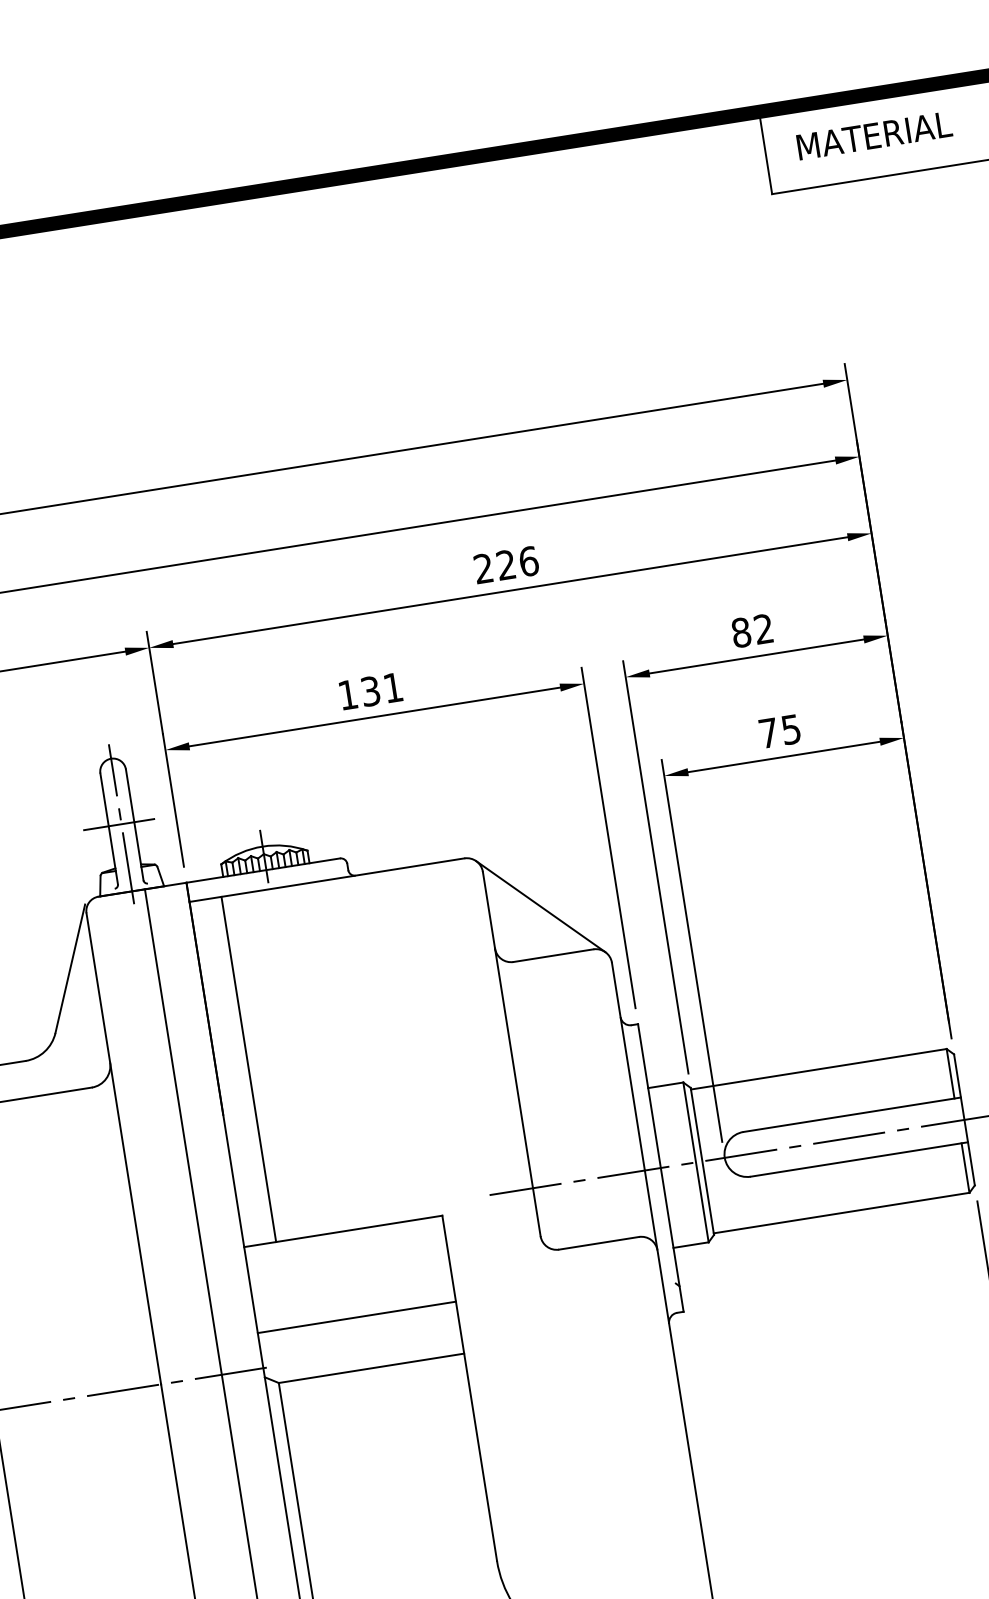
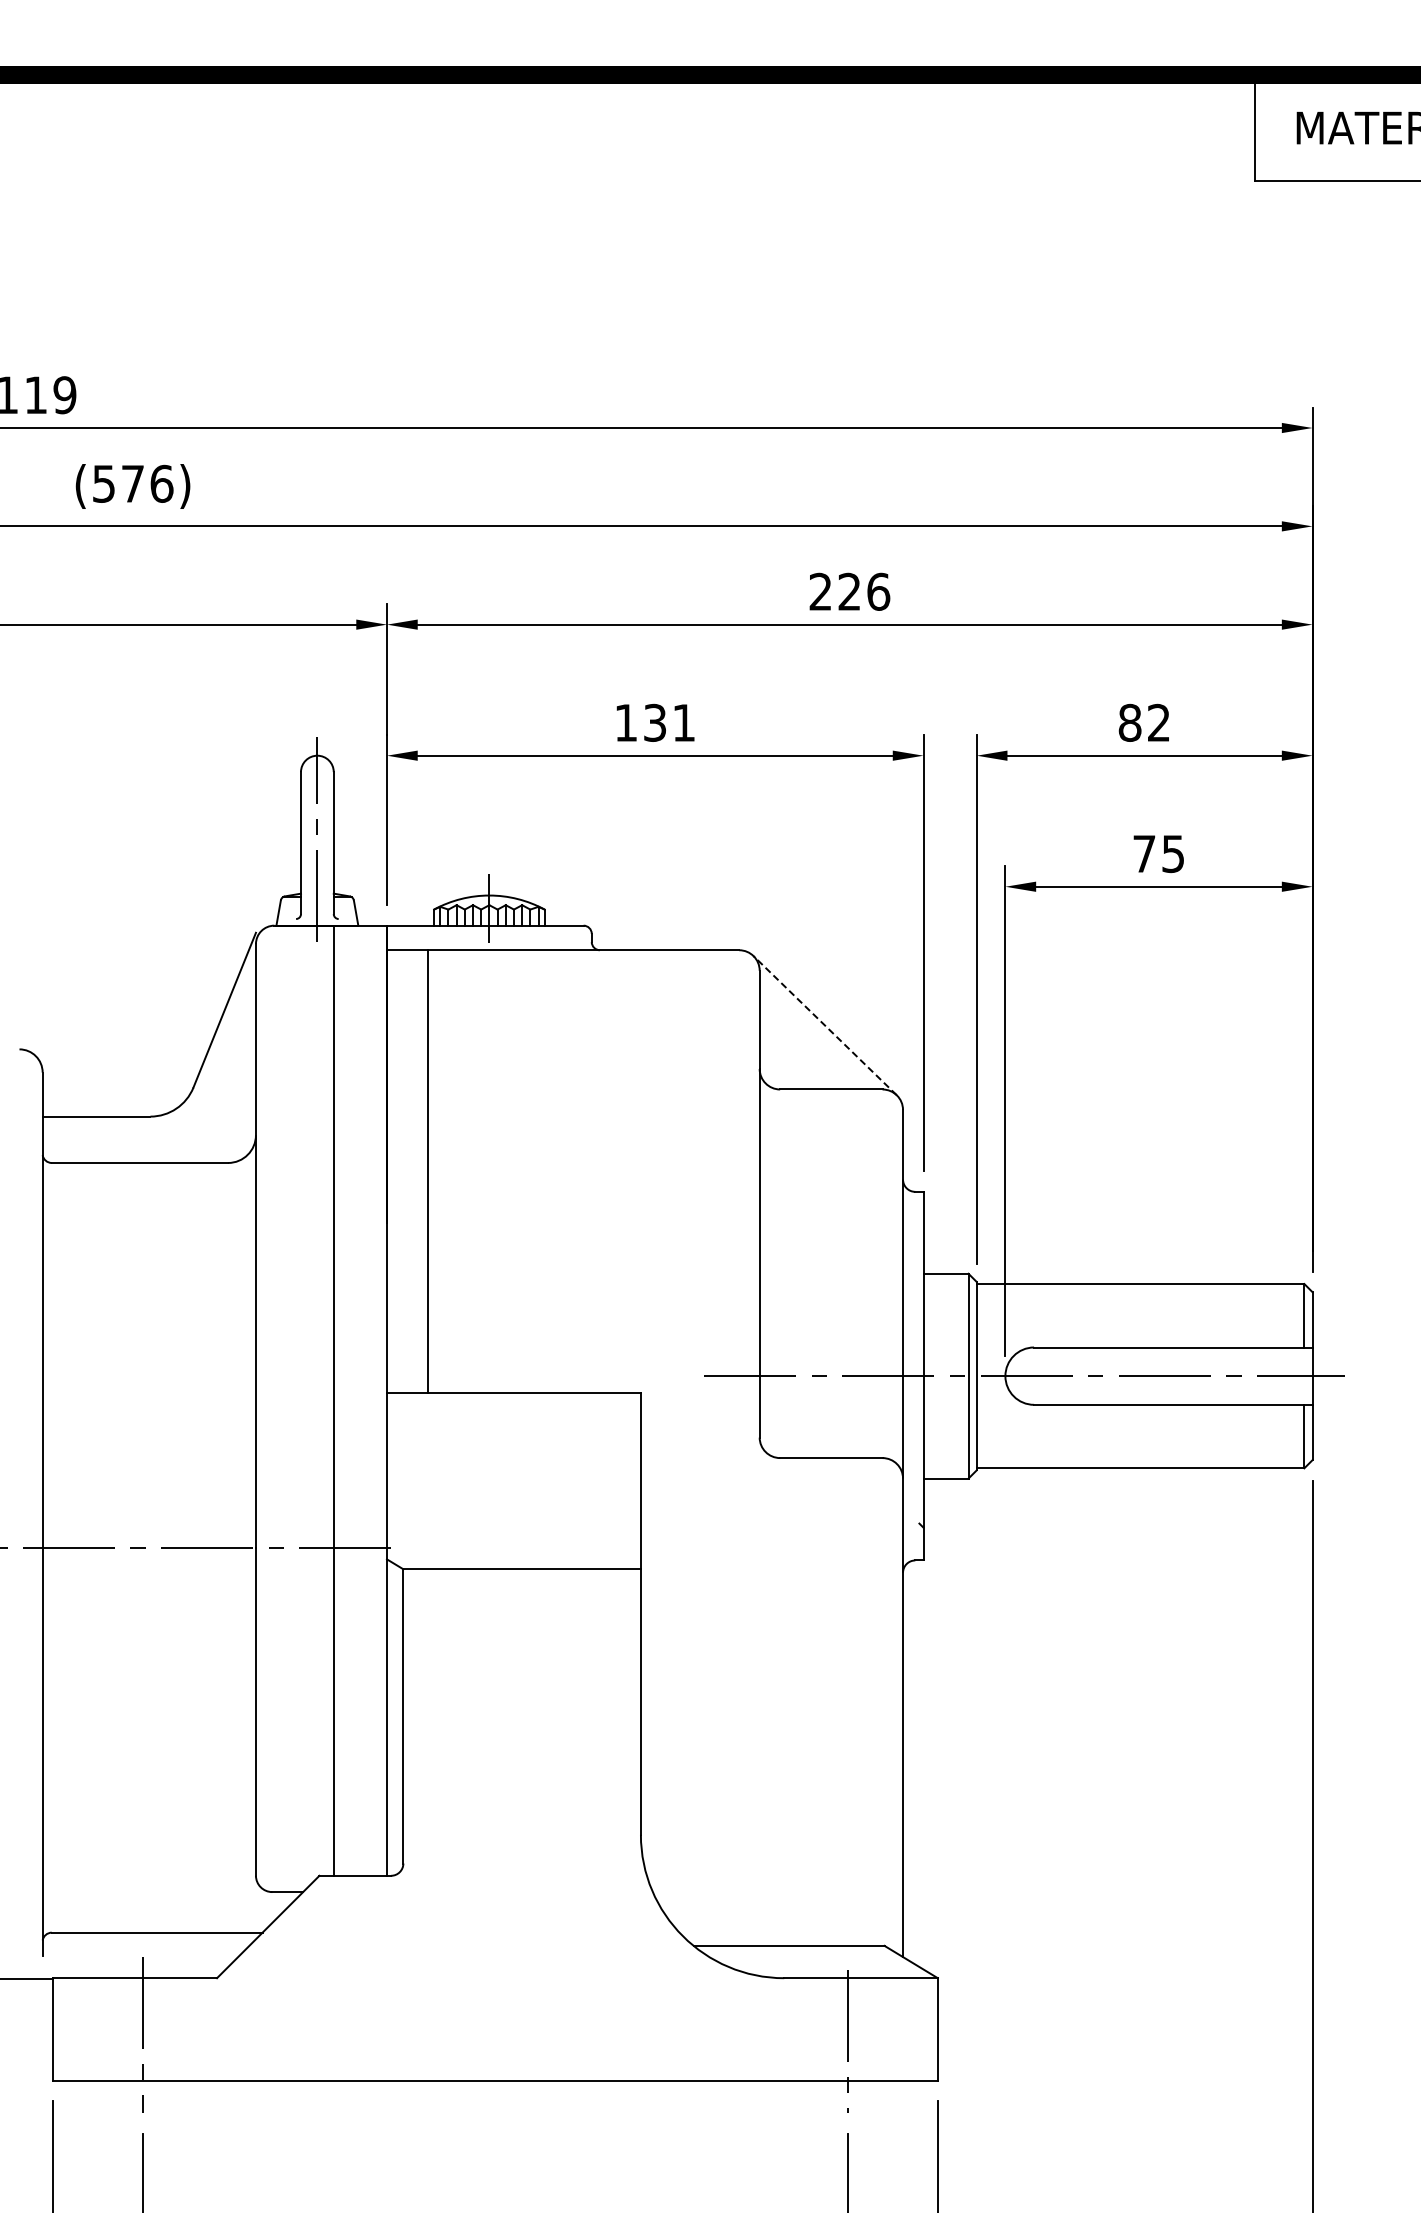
line: (121, 824) -> (317, 839), removed
line: (541, 906) -> (825, 1025), solid -> dashed
line: (356, 1317) -> (513, 1502), removed

